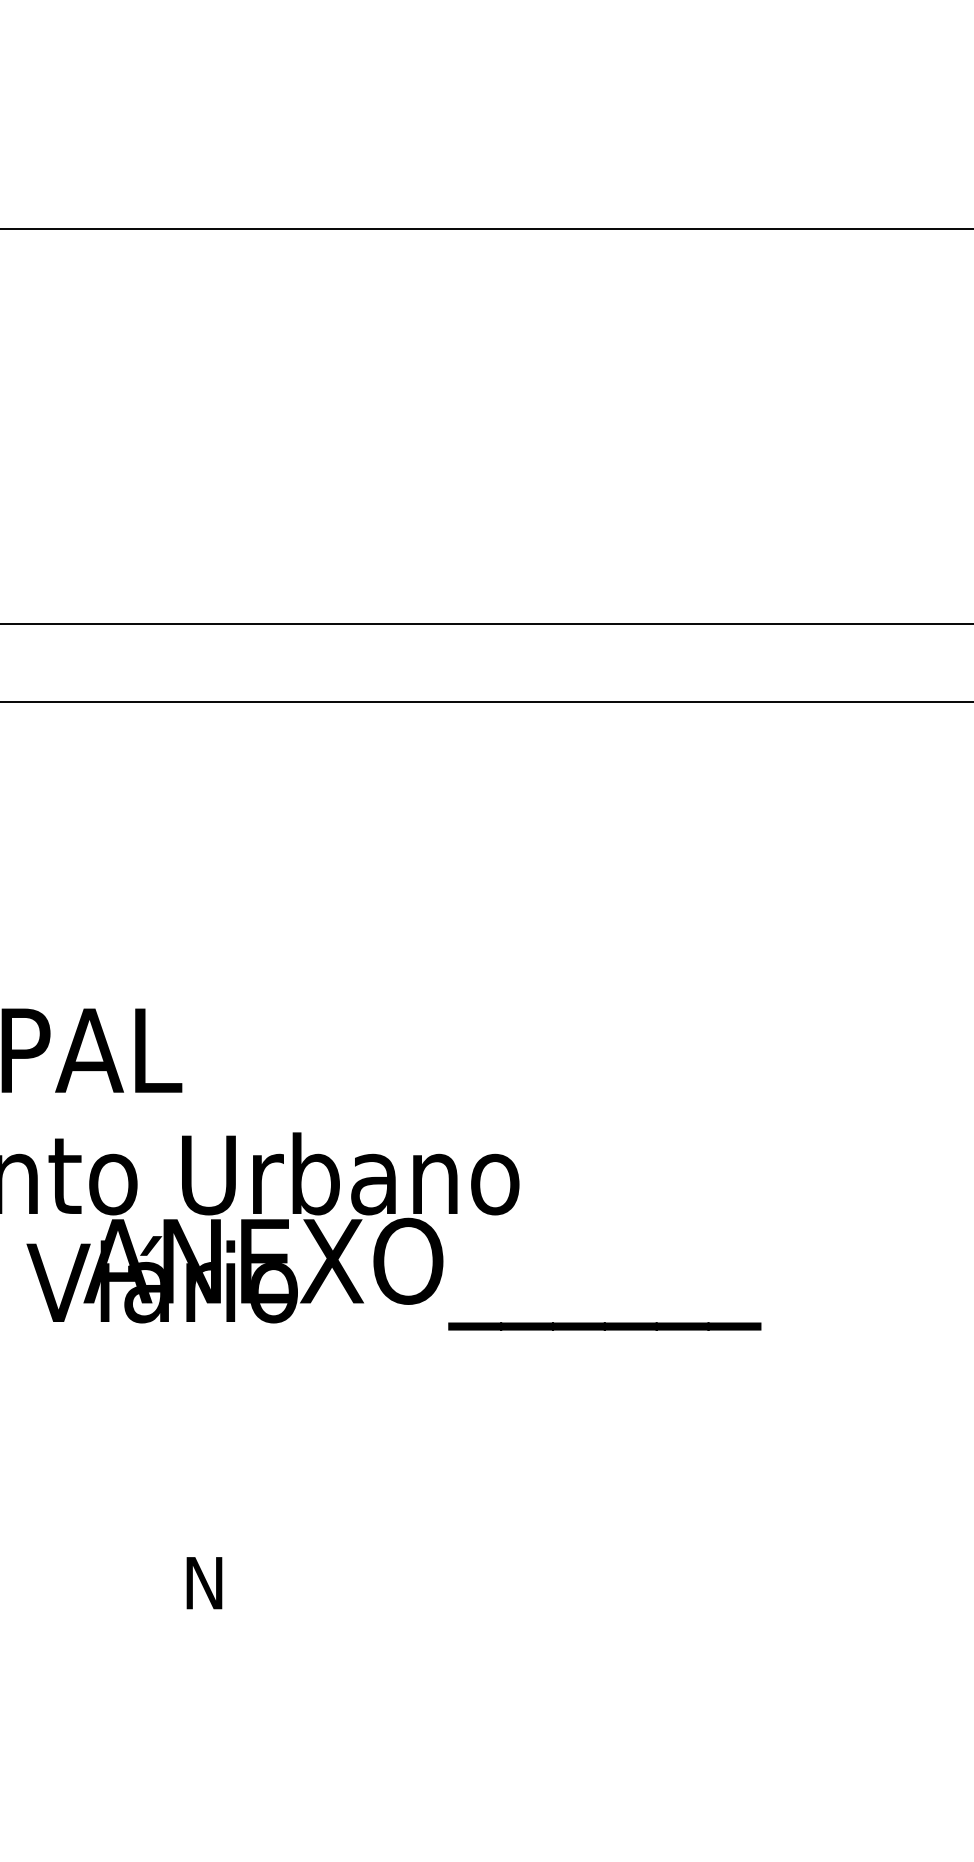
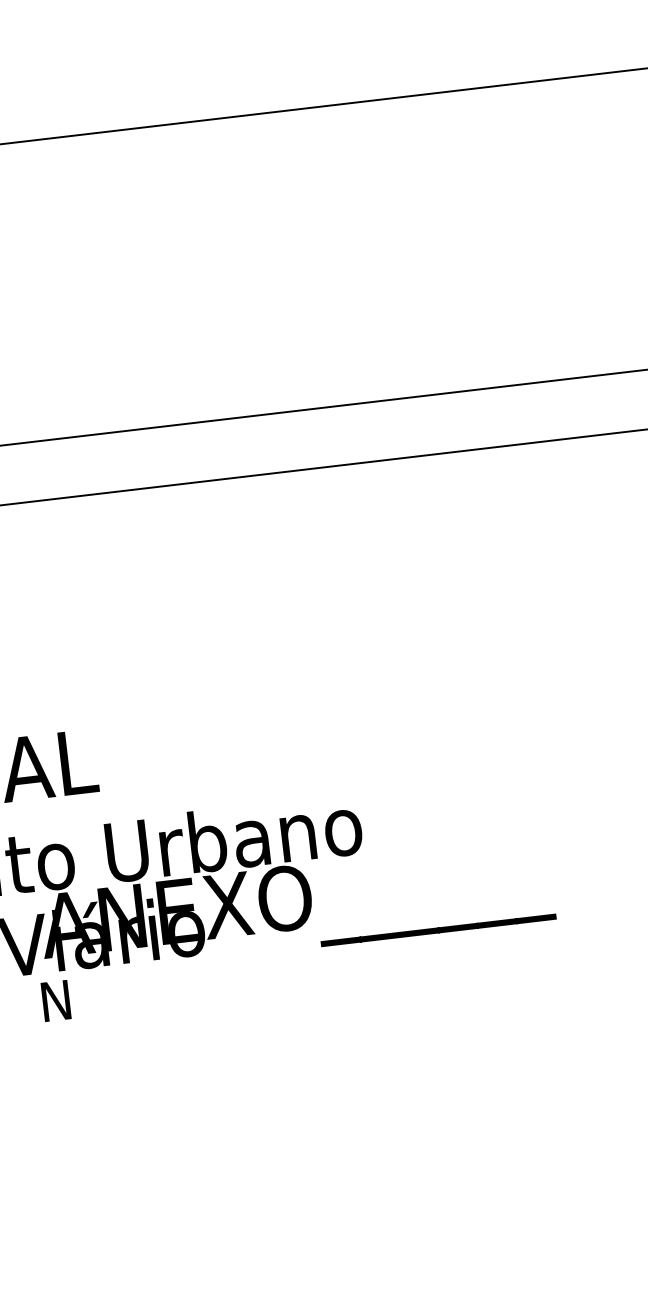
text: (204, 1583) -> (56, 1001), moved

